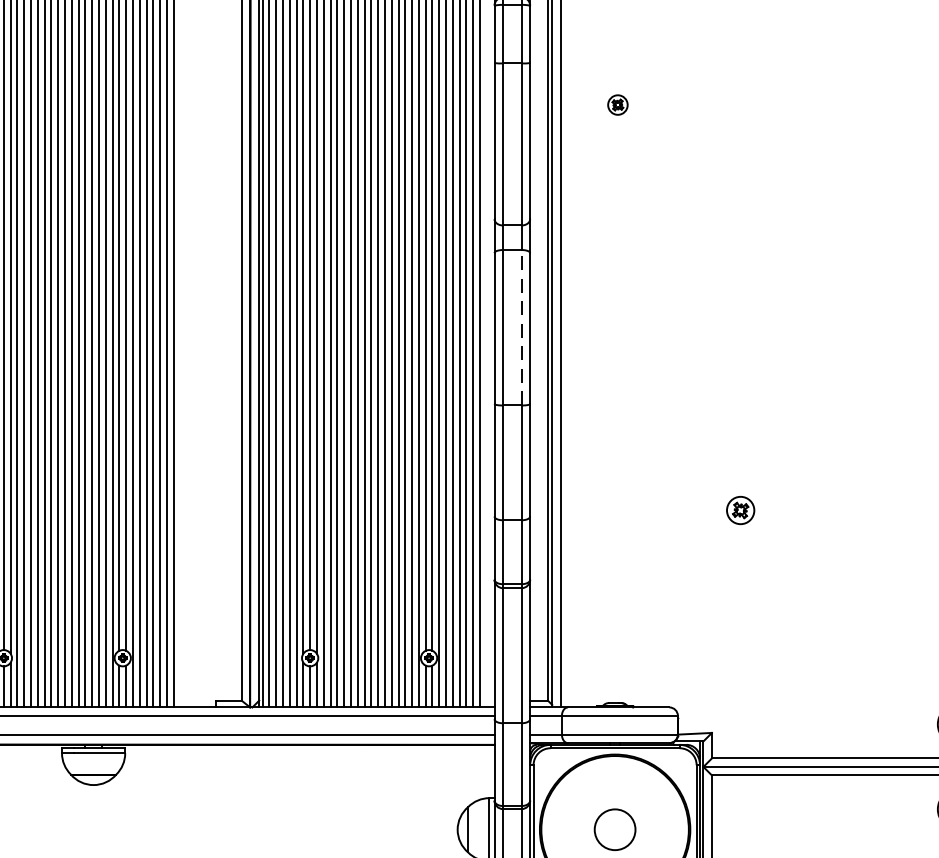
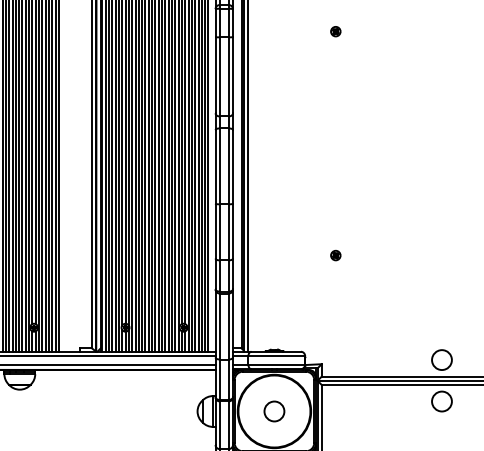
part: (617, 104) -> (335, 31), moved
line: (521, 327) -> (228, 166), dashed -> solid
part: (740, 510) -> (335, 255), size x0.71

